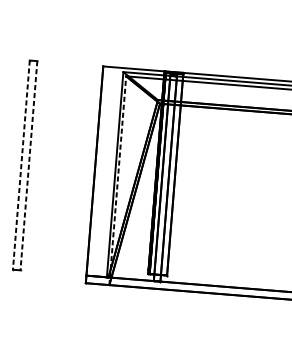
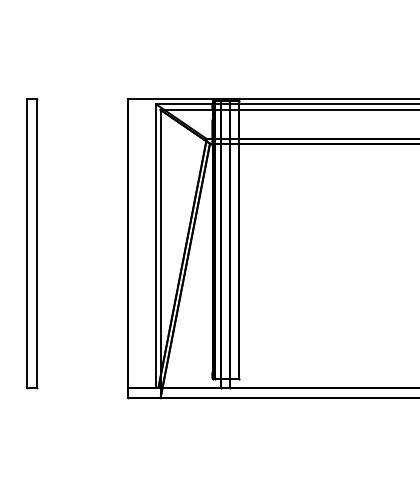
line: (21, 165) -> (26, 243), dashed -> solid
line: (28, 165) -> (36, 243), dashed -> solid
line: (117, 180) -> (160, 253), dashed -> solid

